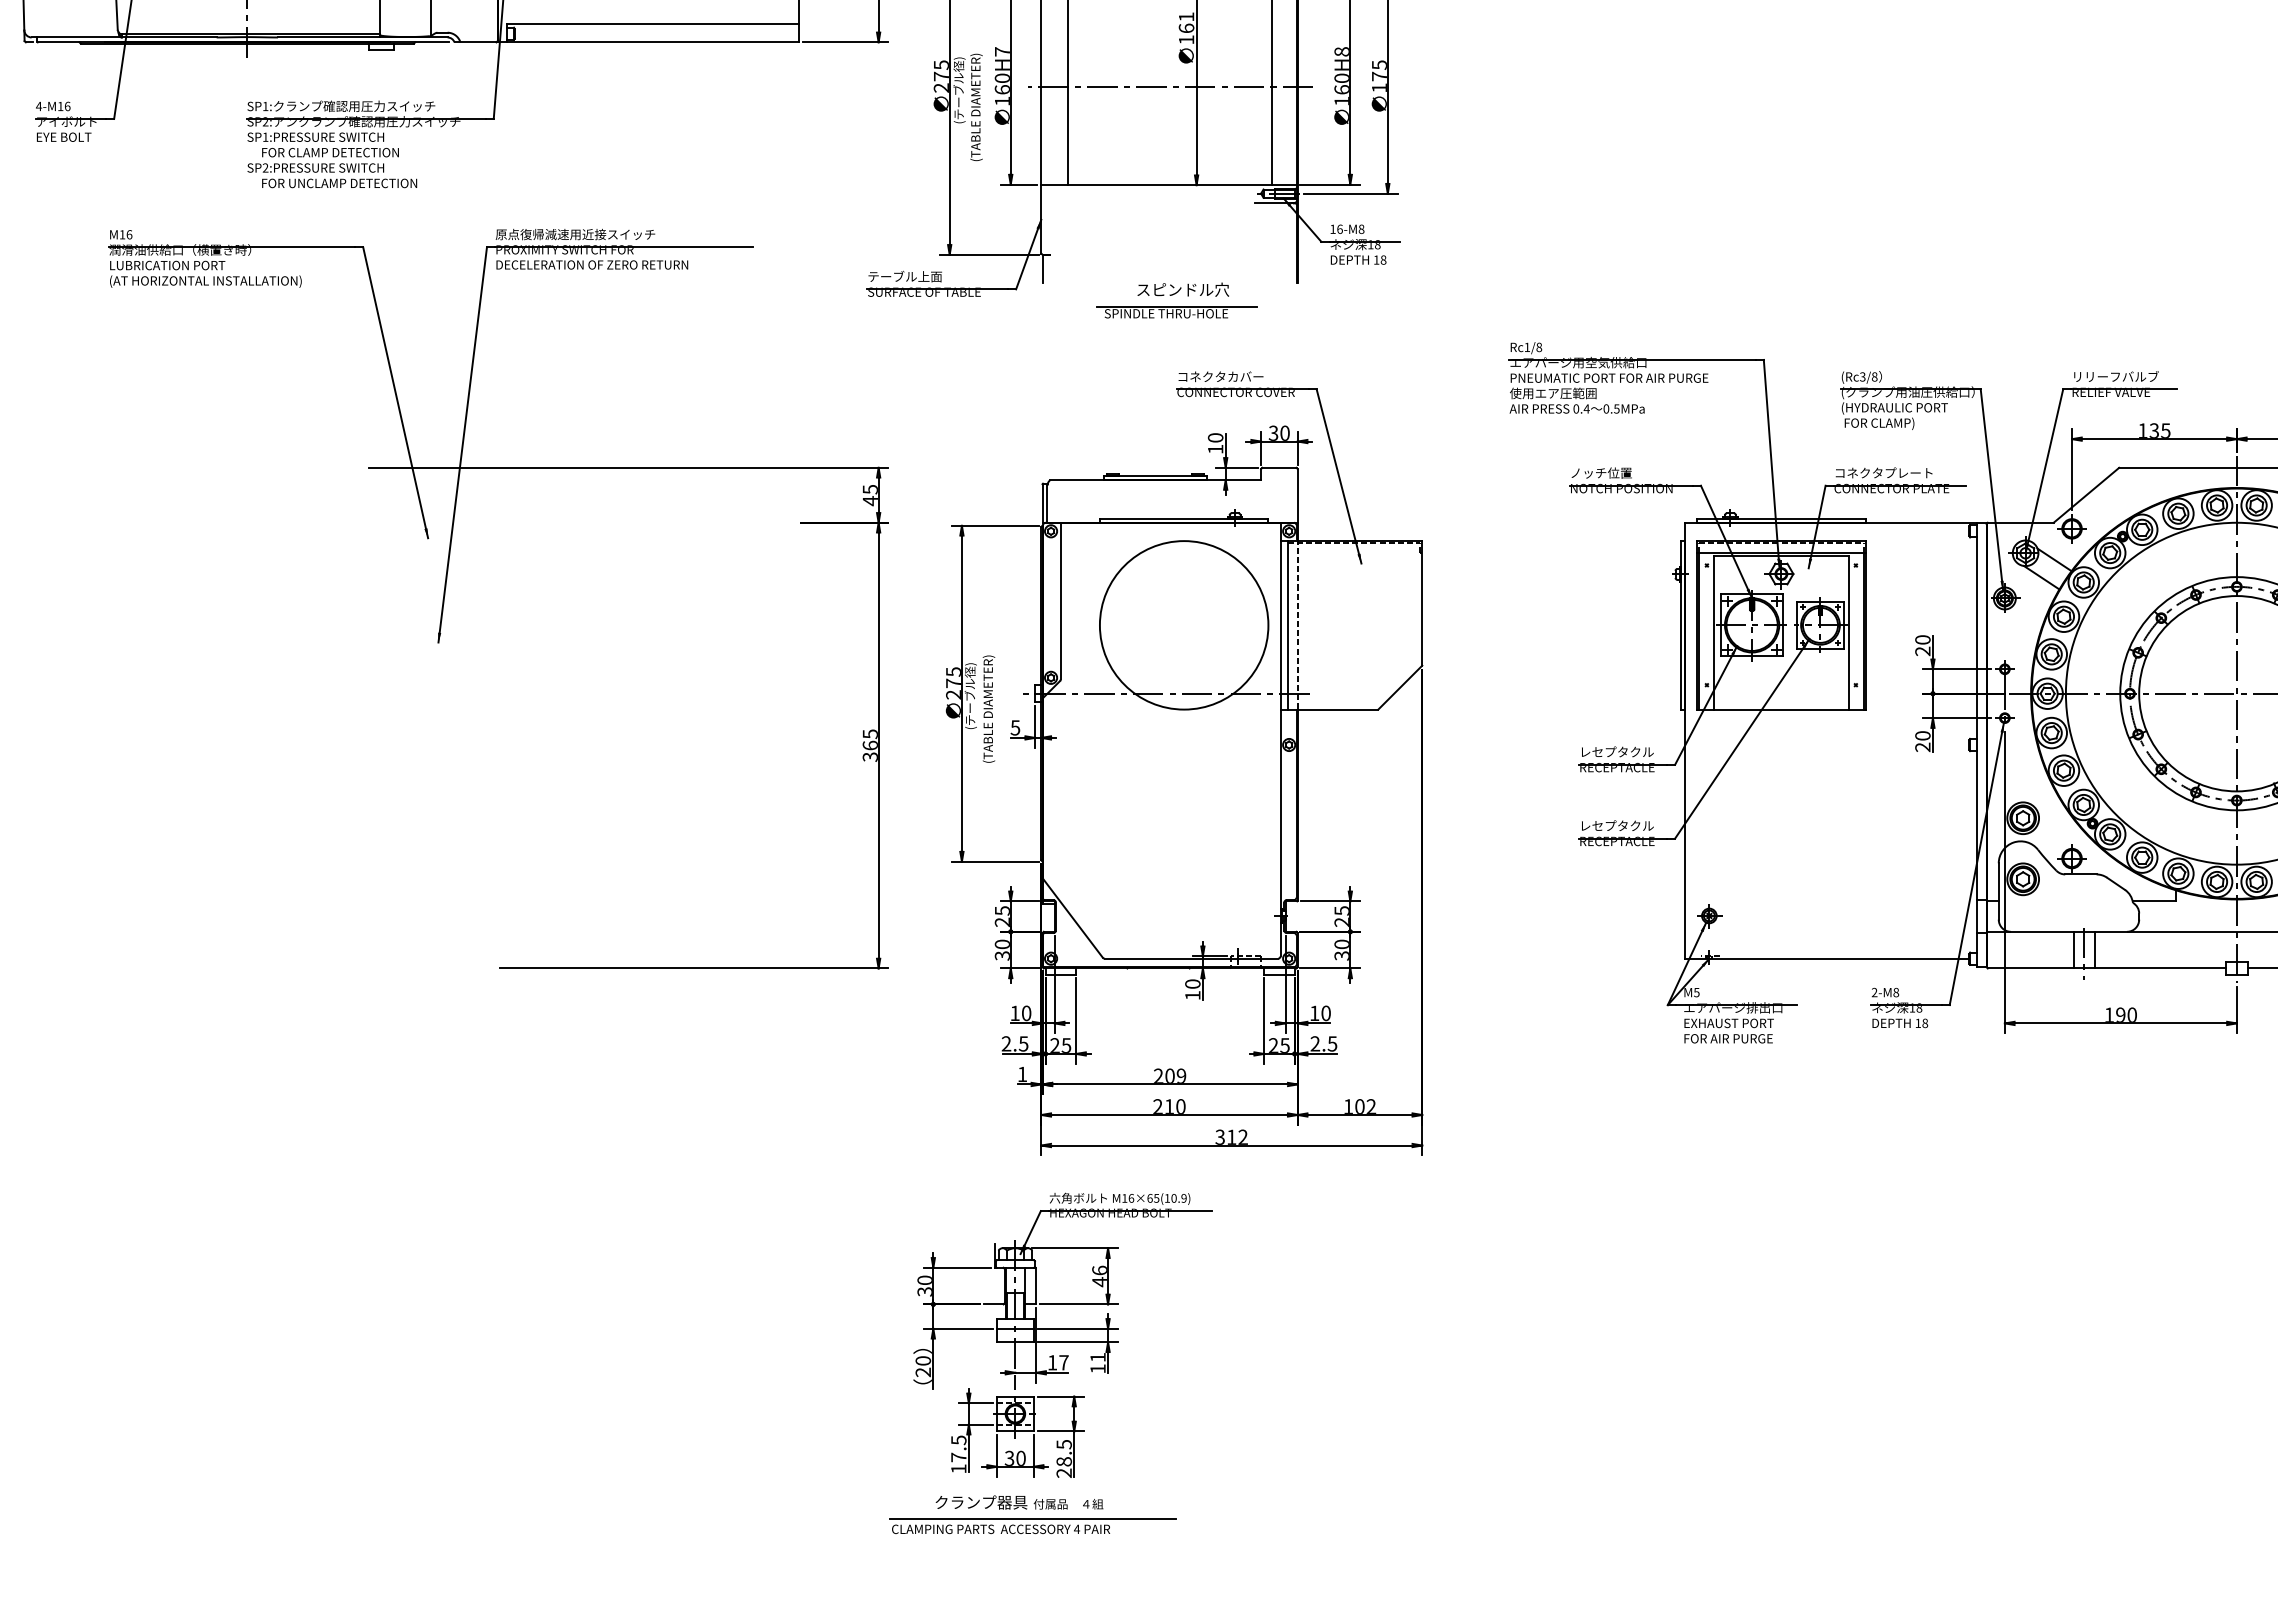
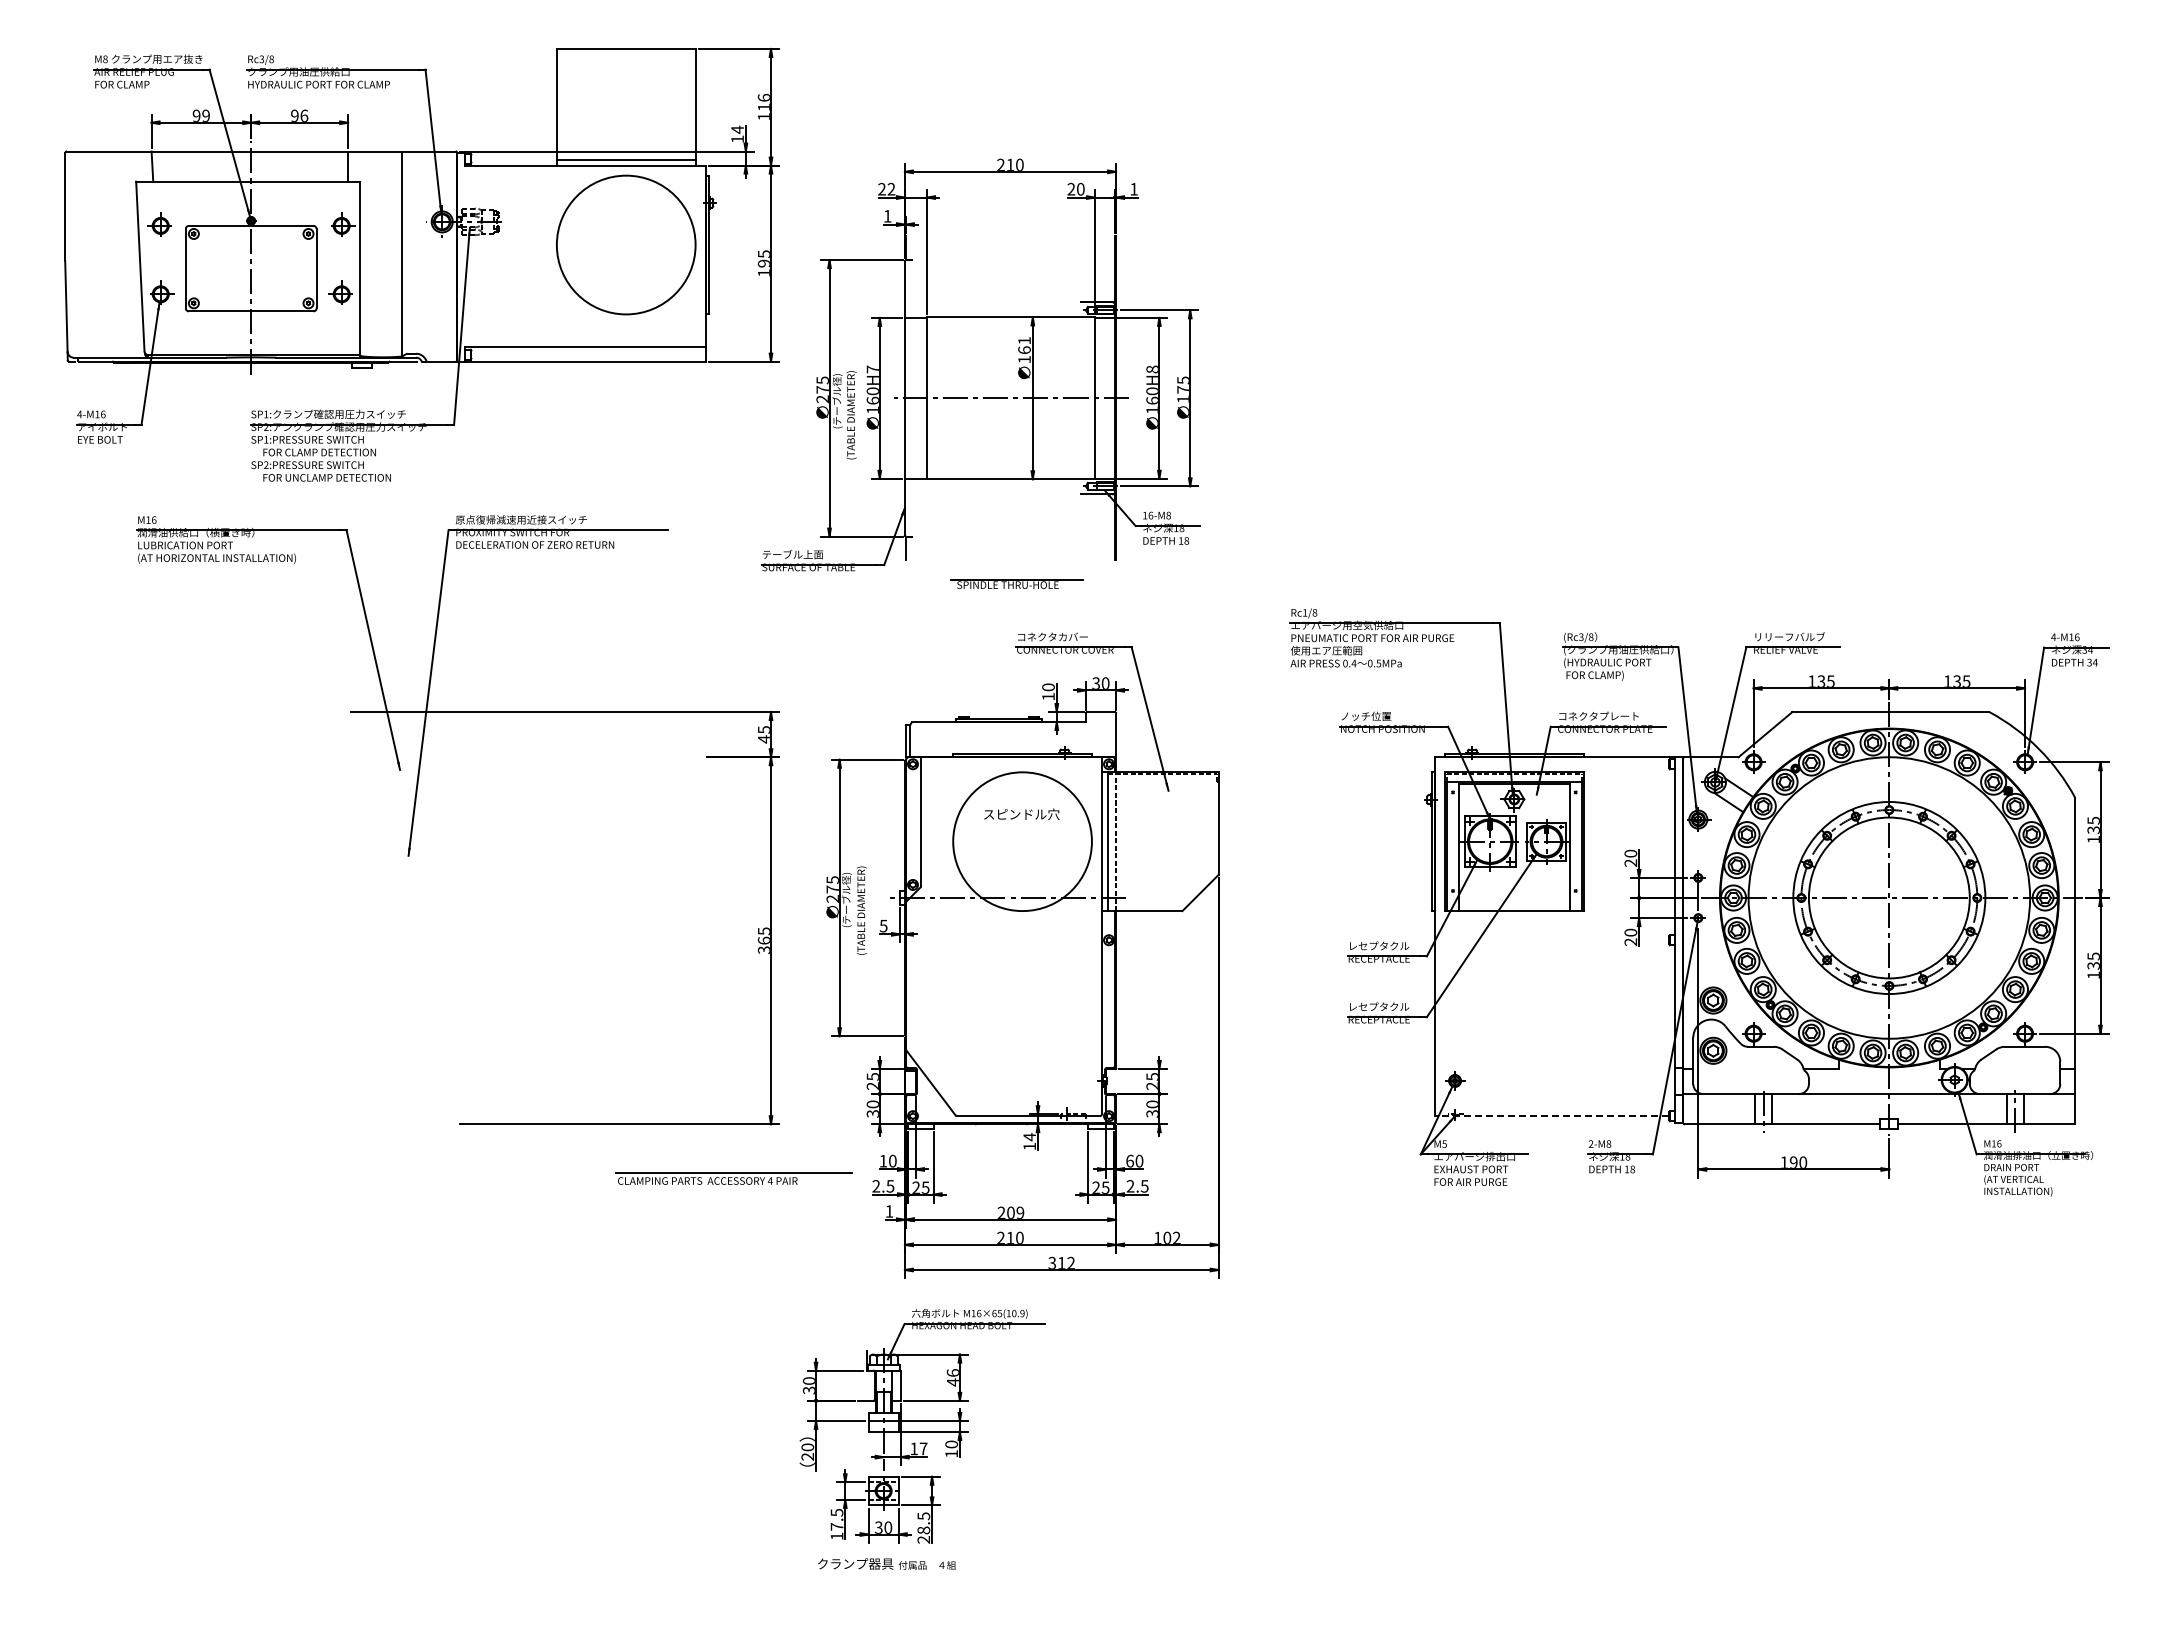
text: (1182, 289) -> (1021, 814), moved
line: (1826, 959) -> (1551, 1116), solid -> dashed
text: (1192, 984) -> (1029, 1137), 10 -> 14
text: (1314, 1012) -> (1129, 1160), 10 -> 60
text: (1097, 1357) -> (951, 1444), 11 -> 10
part: (1032, 1526) -> (733, 1178), moved

